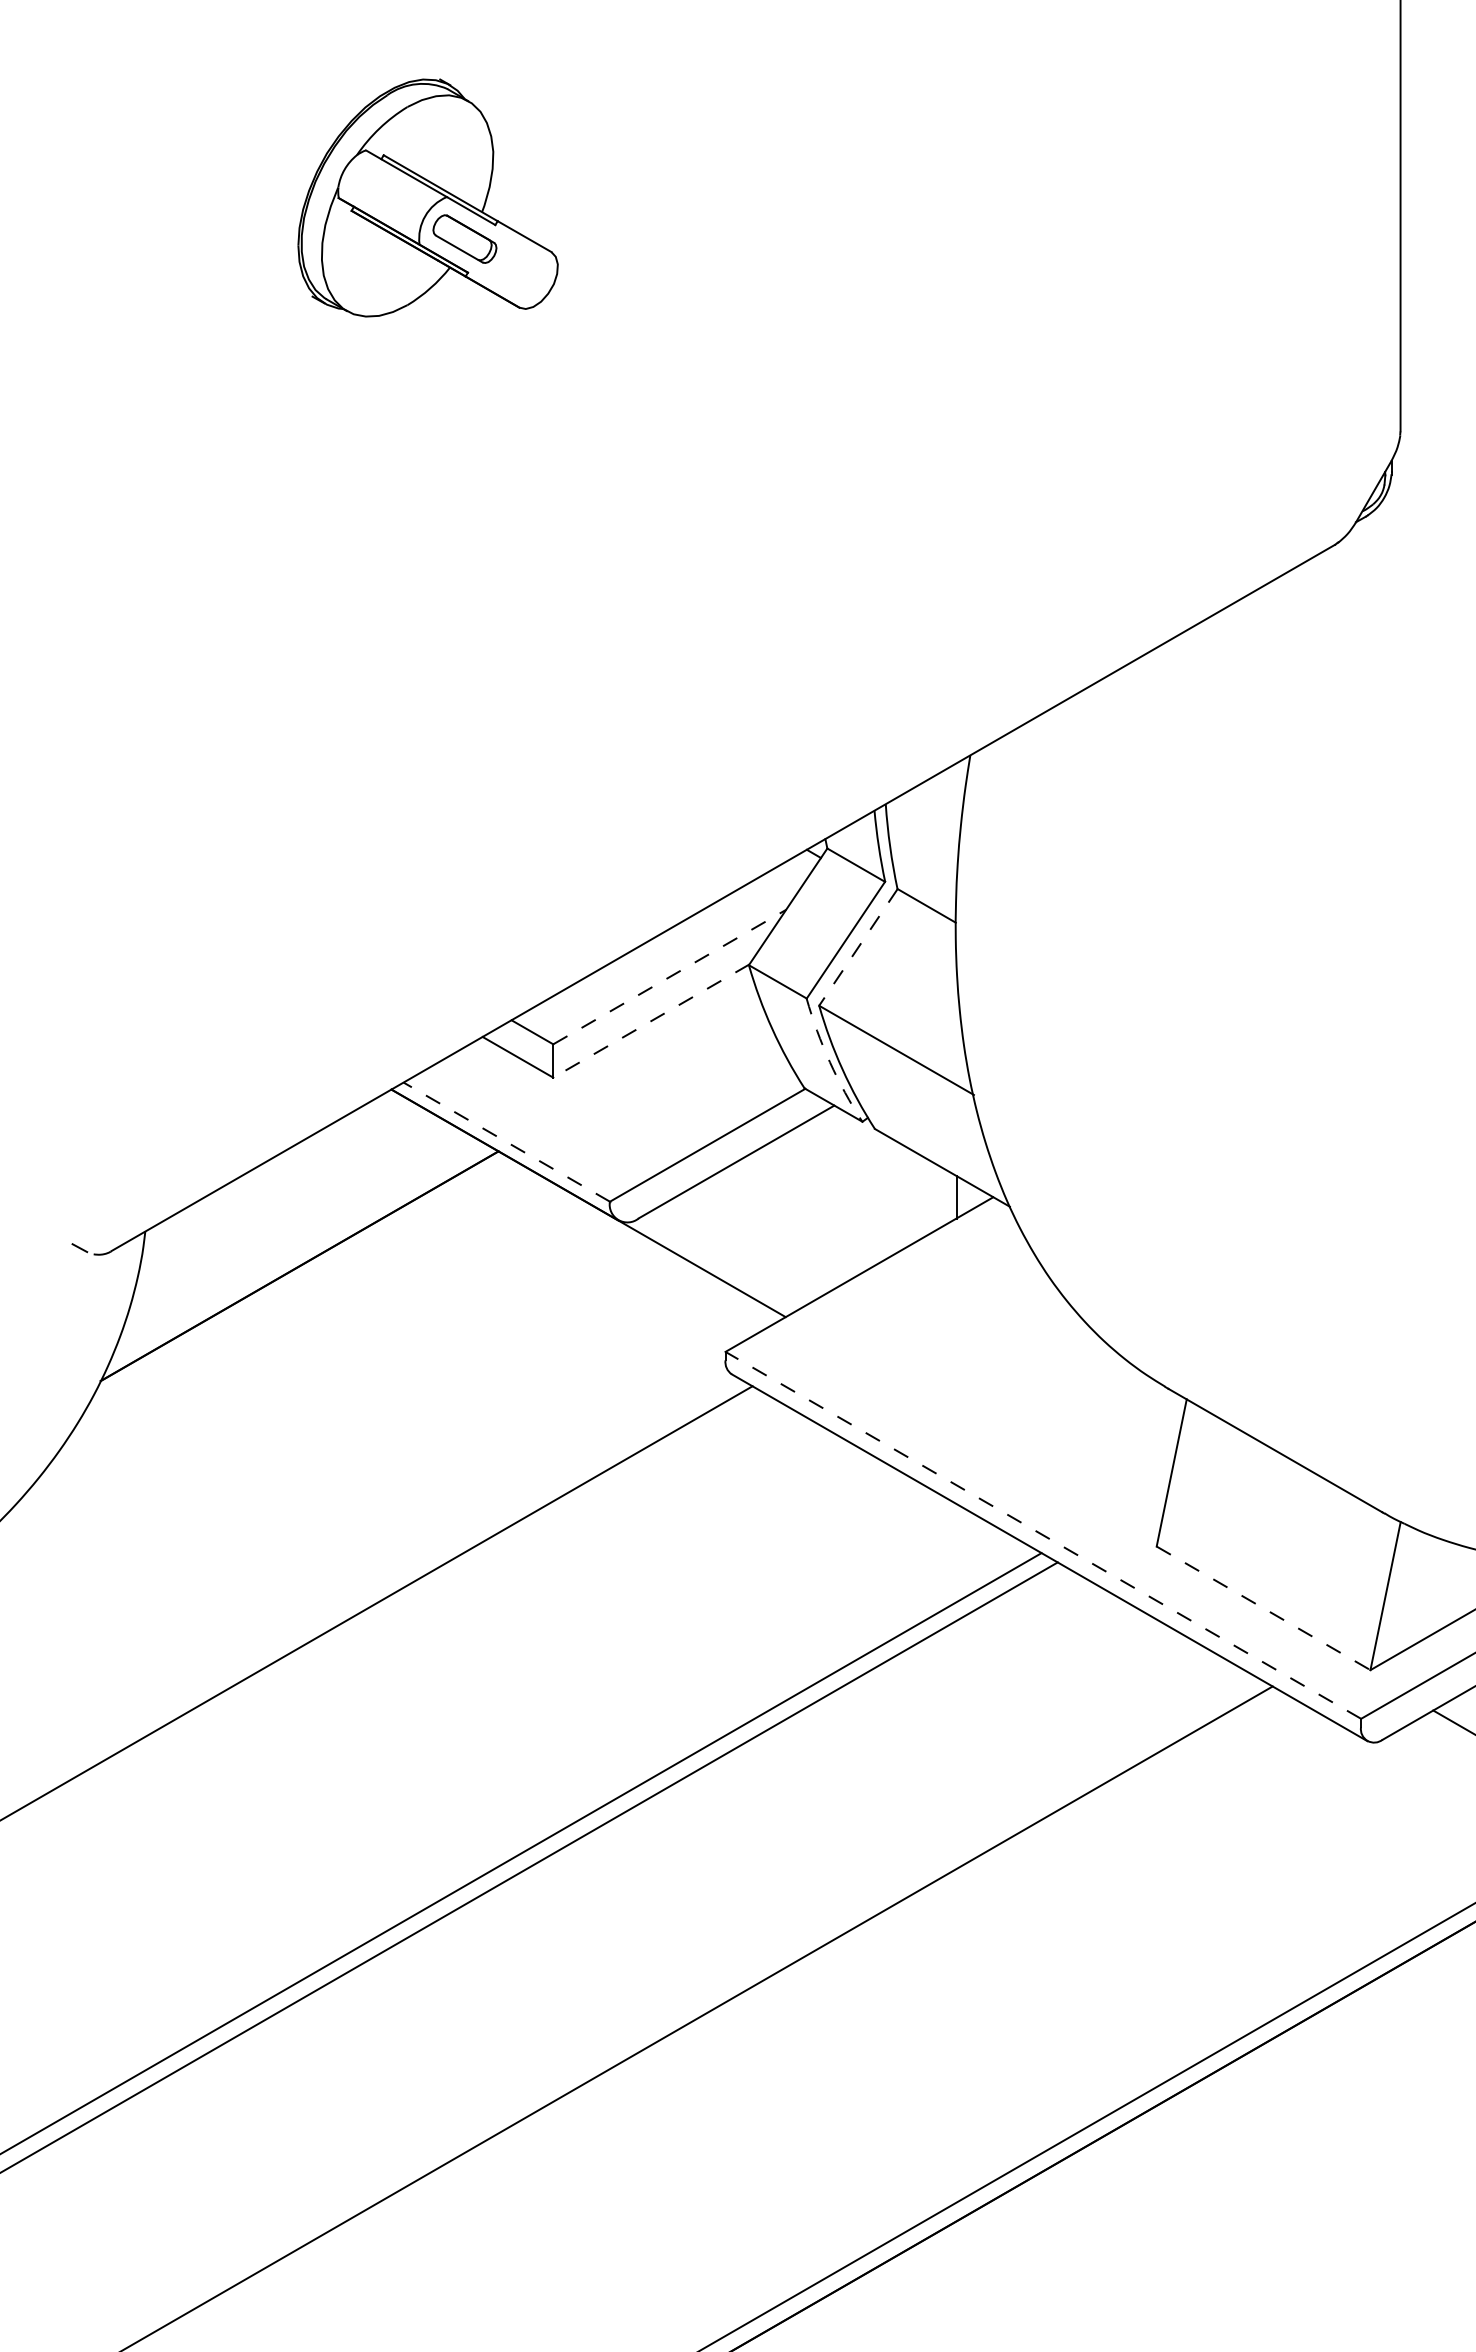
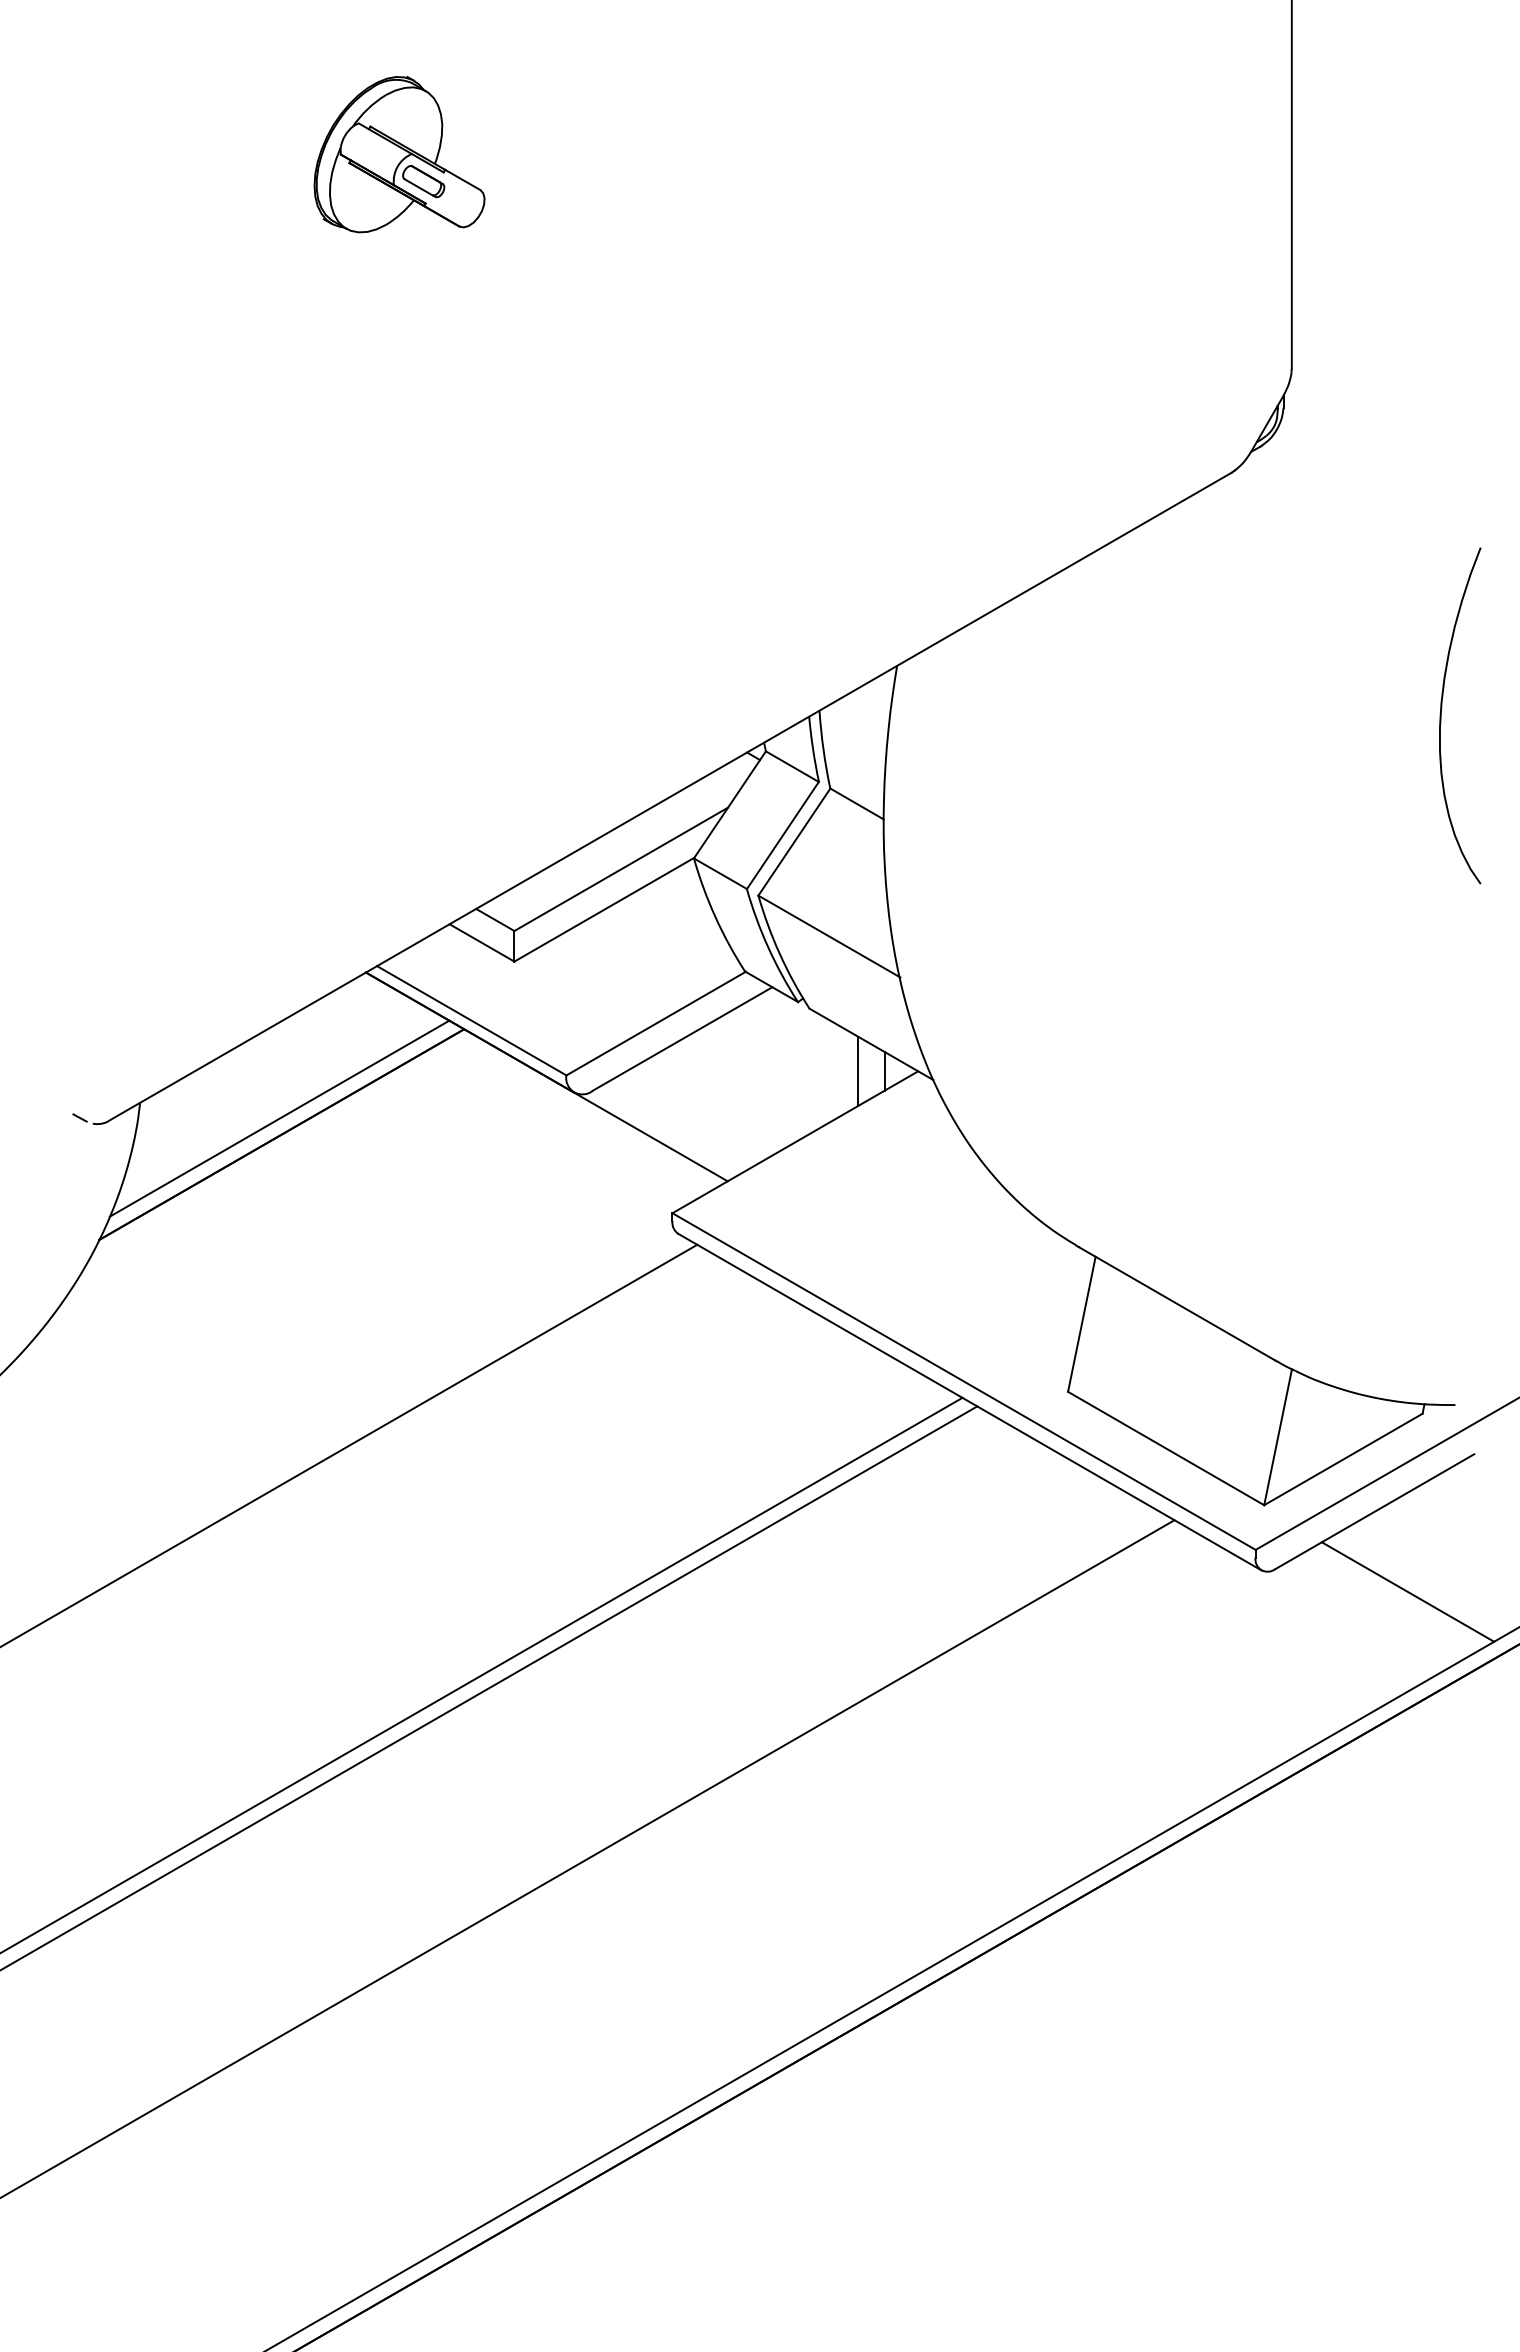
part: (428, 197) -> (399, 154), size x0.71
line: (858, 947) -> (794, 842), dashed -> solid
line: (669, 977) -> (621, 869), dashed -> solid
line: (651, 1020) -> (604, 909), dashed -> solid
arc: (830, 1062) -> (768, 947), dashed -> solid
line: (506, 1141) -> (471, 1020), dashed -> solid
line: (927, 1197) -> (857, 1071), added
line: (297, 1248) -> (279, 1118), added
line: (1043, 1535) -> (964, 1381), dashed -> solid
line: (1263, 1608) -> (1166, 1448), dashed -> solid

